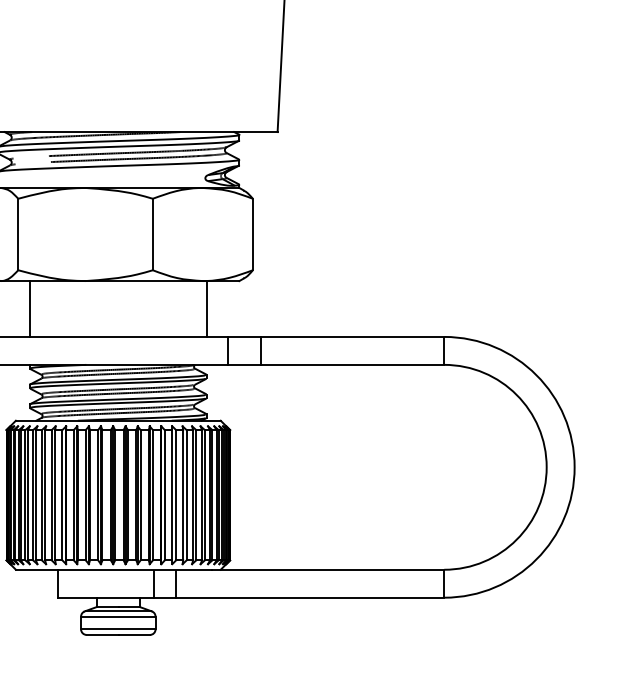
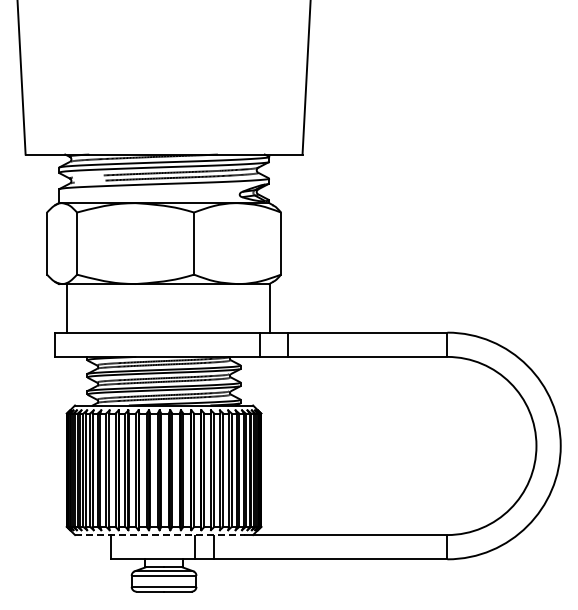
line: (30, 309) -> (67, 308), moved
line: (206, 309) -> (269, 308), moved
line: (114, 570) -> (160, 535), solid -> dashed

